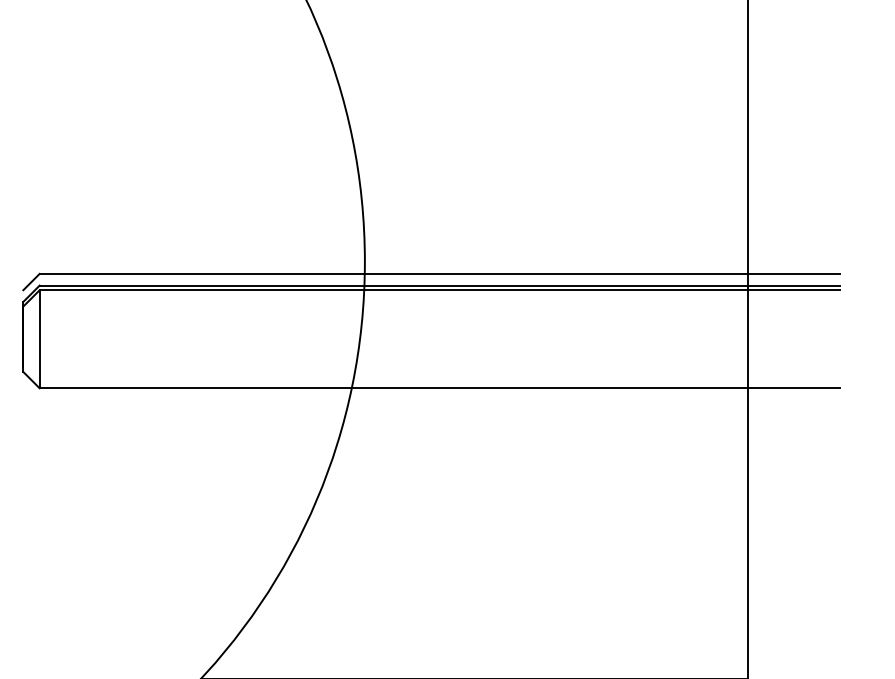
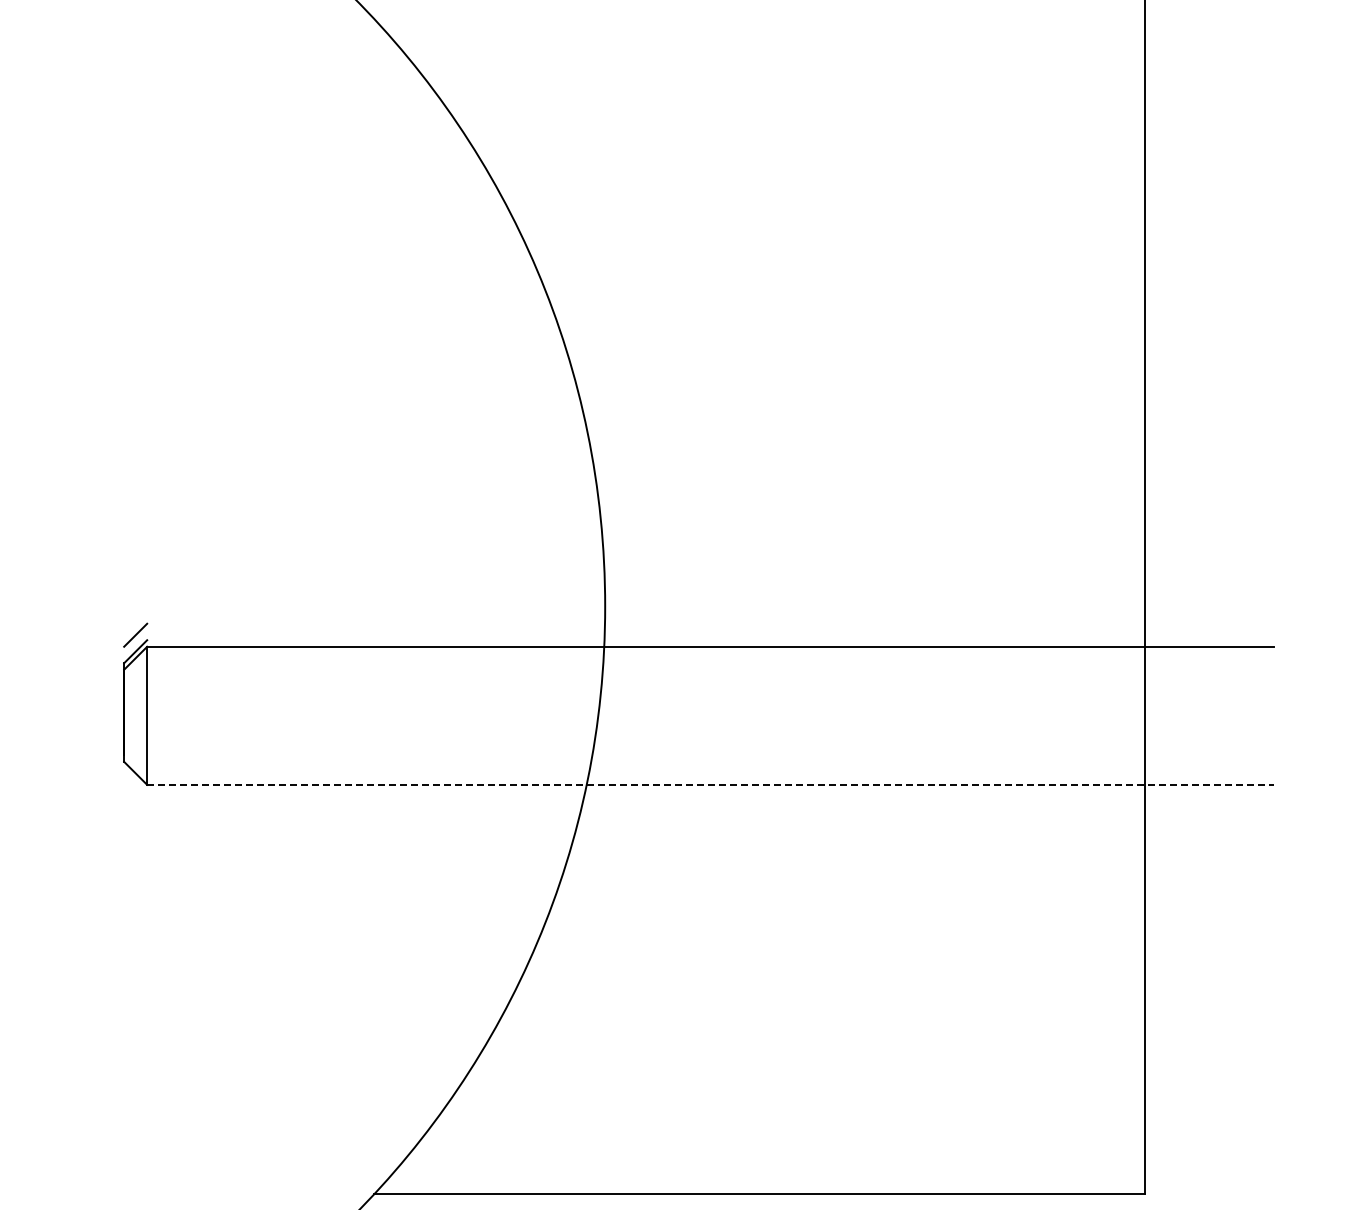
line: (439, 273) -> (710, 623), removed
line: (439, 285) -> (710, 640), removed
line: (440, 388) -> (711, 784), solid -> dashed

